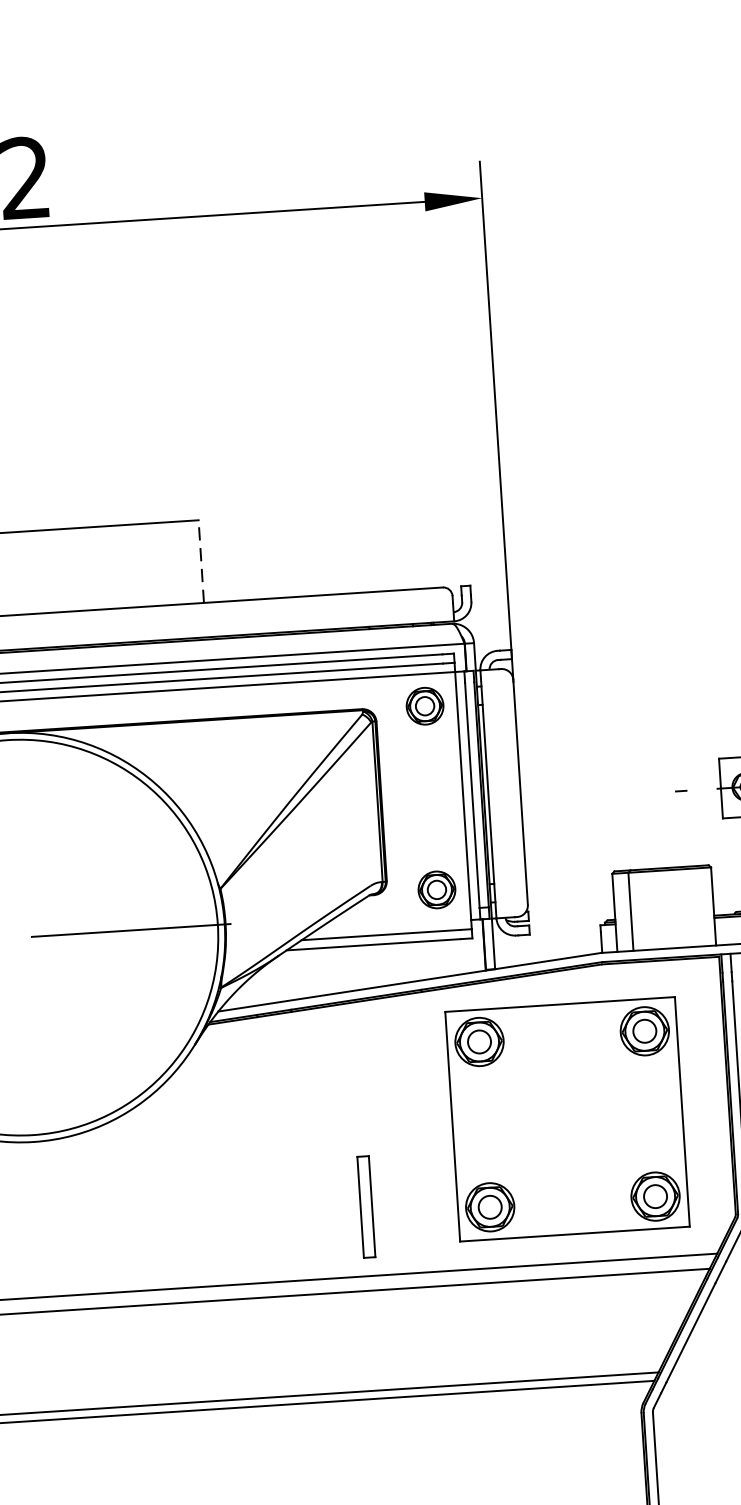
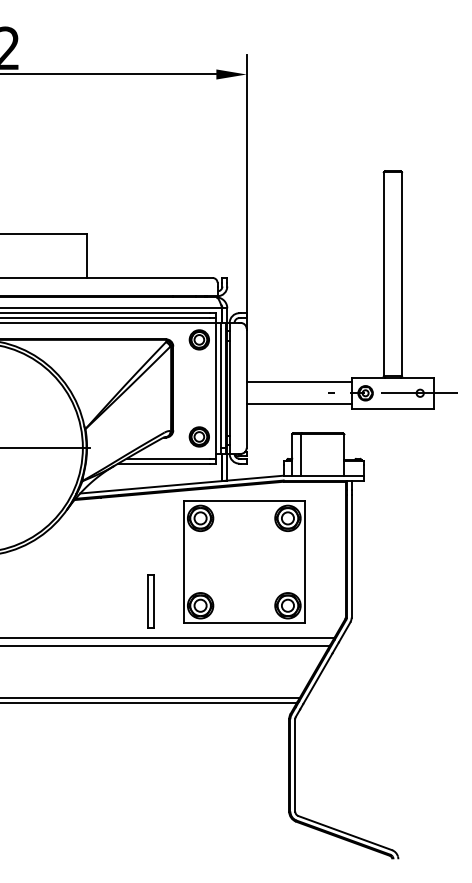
line: (201, 562) -> (86, 256), dashed -> solid
line: (619, 774) -> (299, 382), added
line: (622, 816) -> (299, 404), added
part: (567, 1118) -> (244, 561), moved

